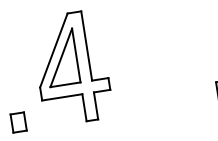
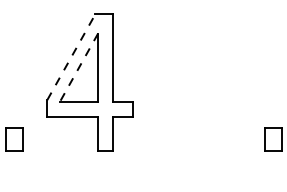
line: (53, 50) -> (71, 56), solid -> dashed
line: (61, 57) -> (79, 67), solid -> dashed

